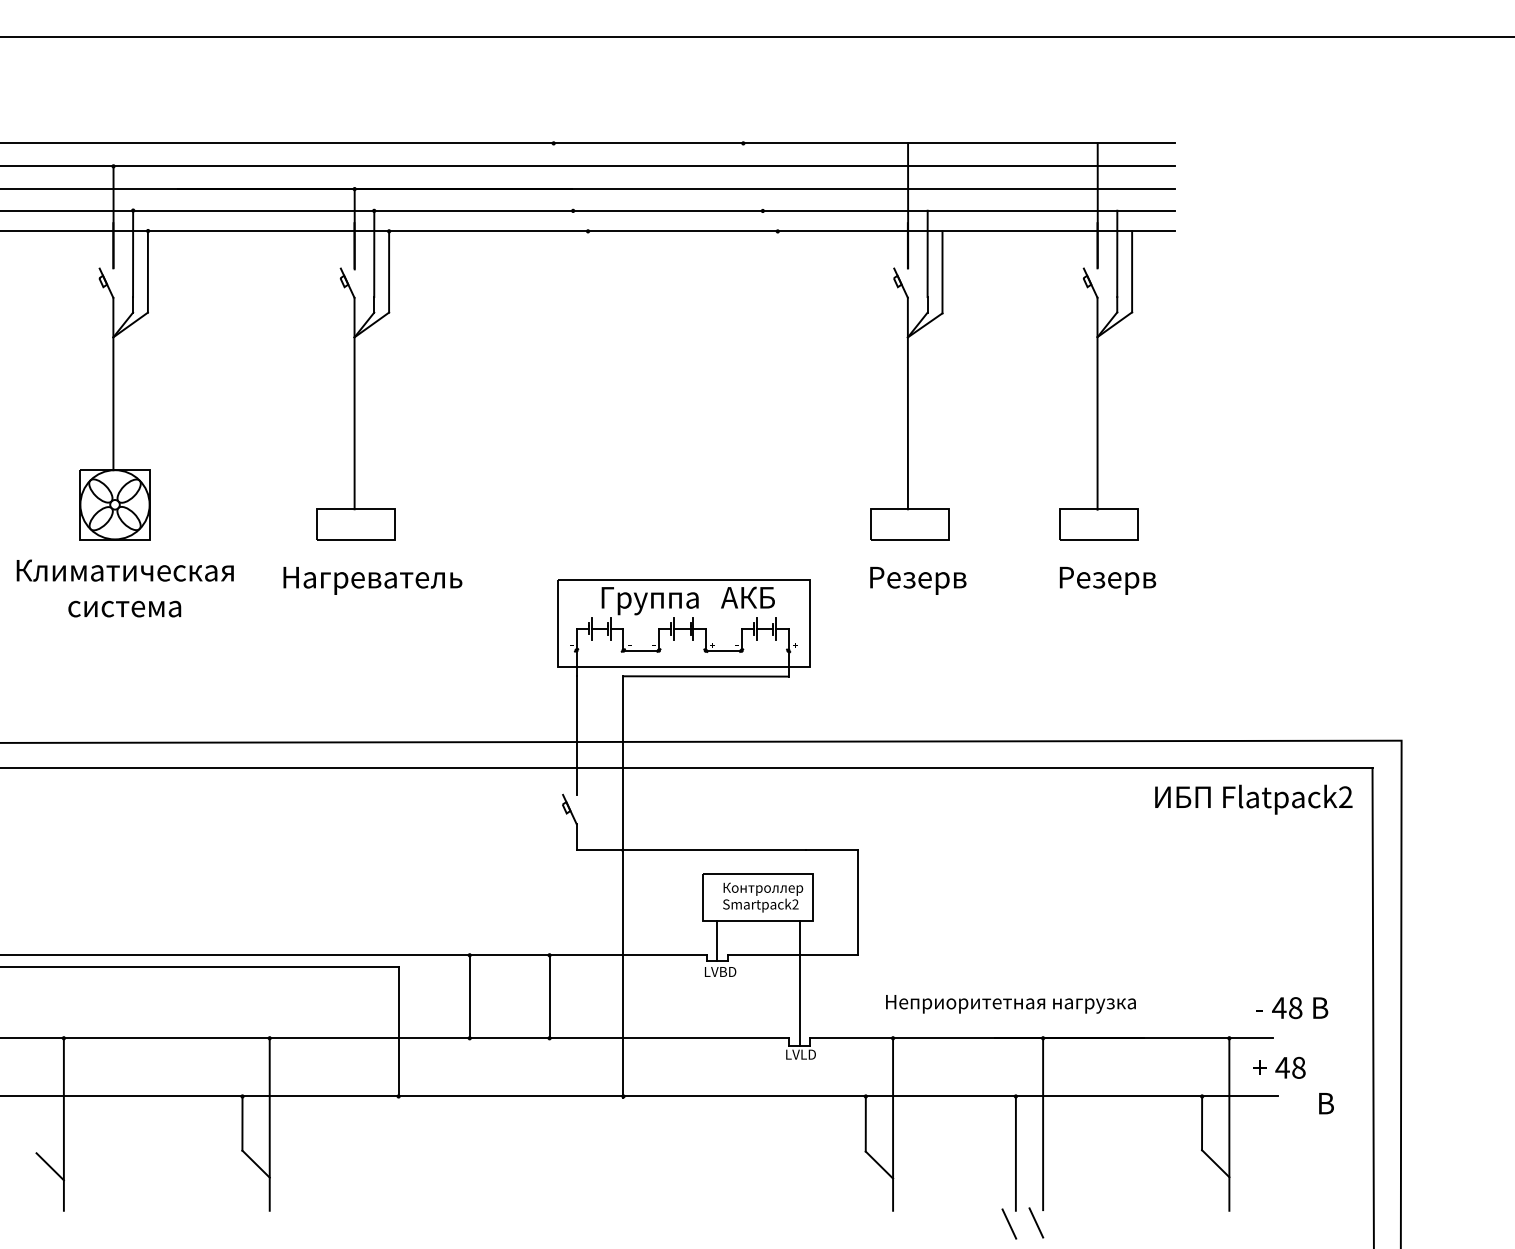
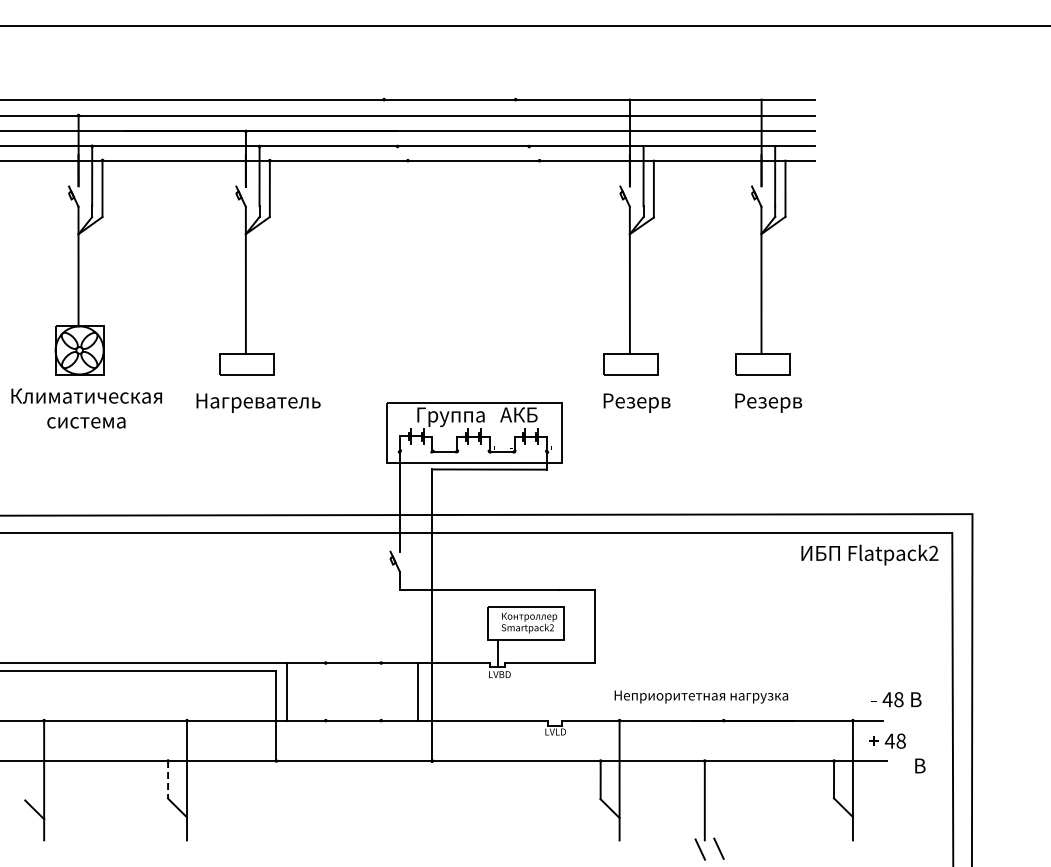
line: (799, 983) -> (554, 682), removed
line: (469, 996) -> (286, 691), moved
line: (549, 996) -> (418, 691), moved
line: (243, 1123) -> (168, 779), solid -> dashed
line: (1042, 1123) -> (723, 779), removed

